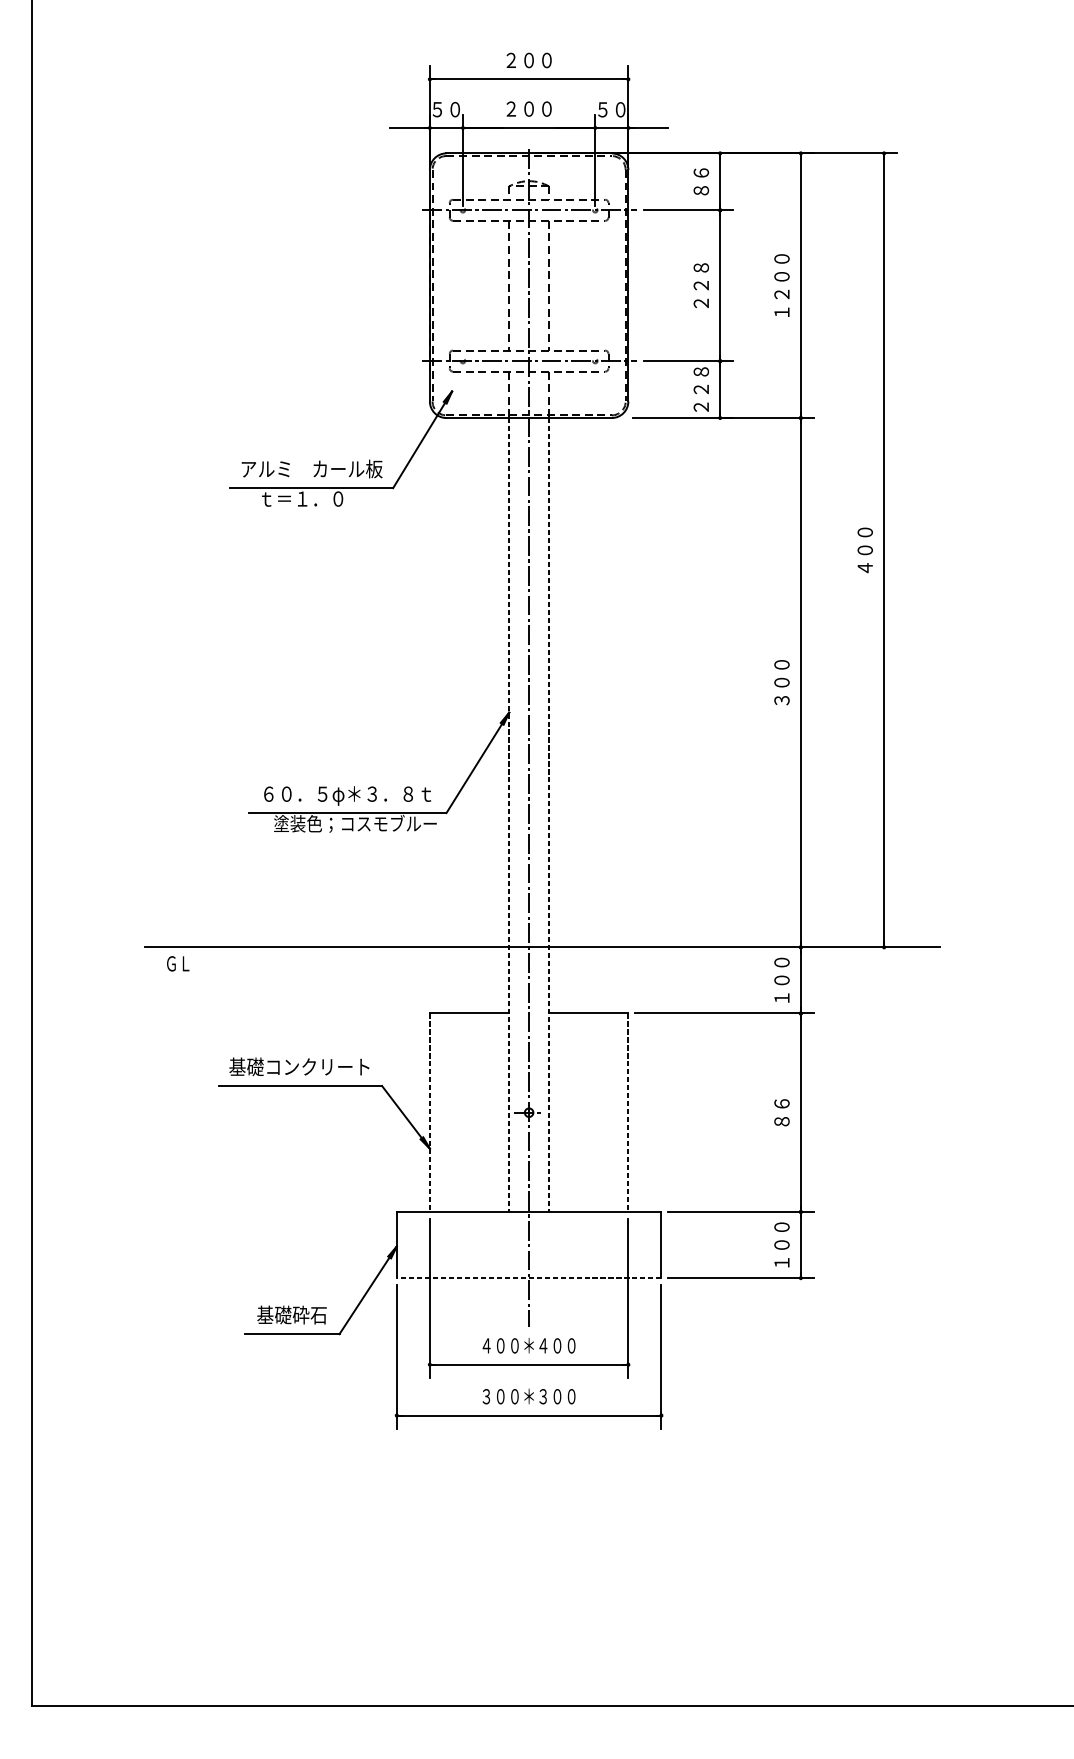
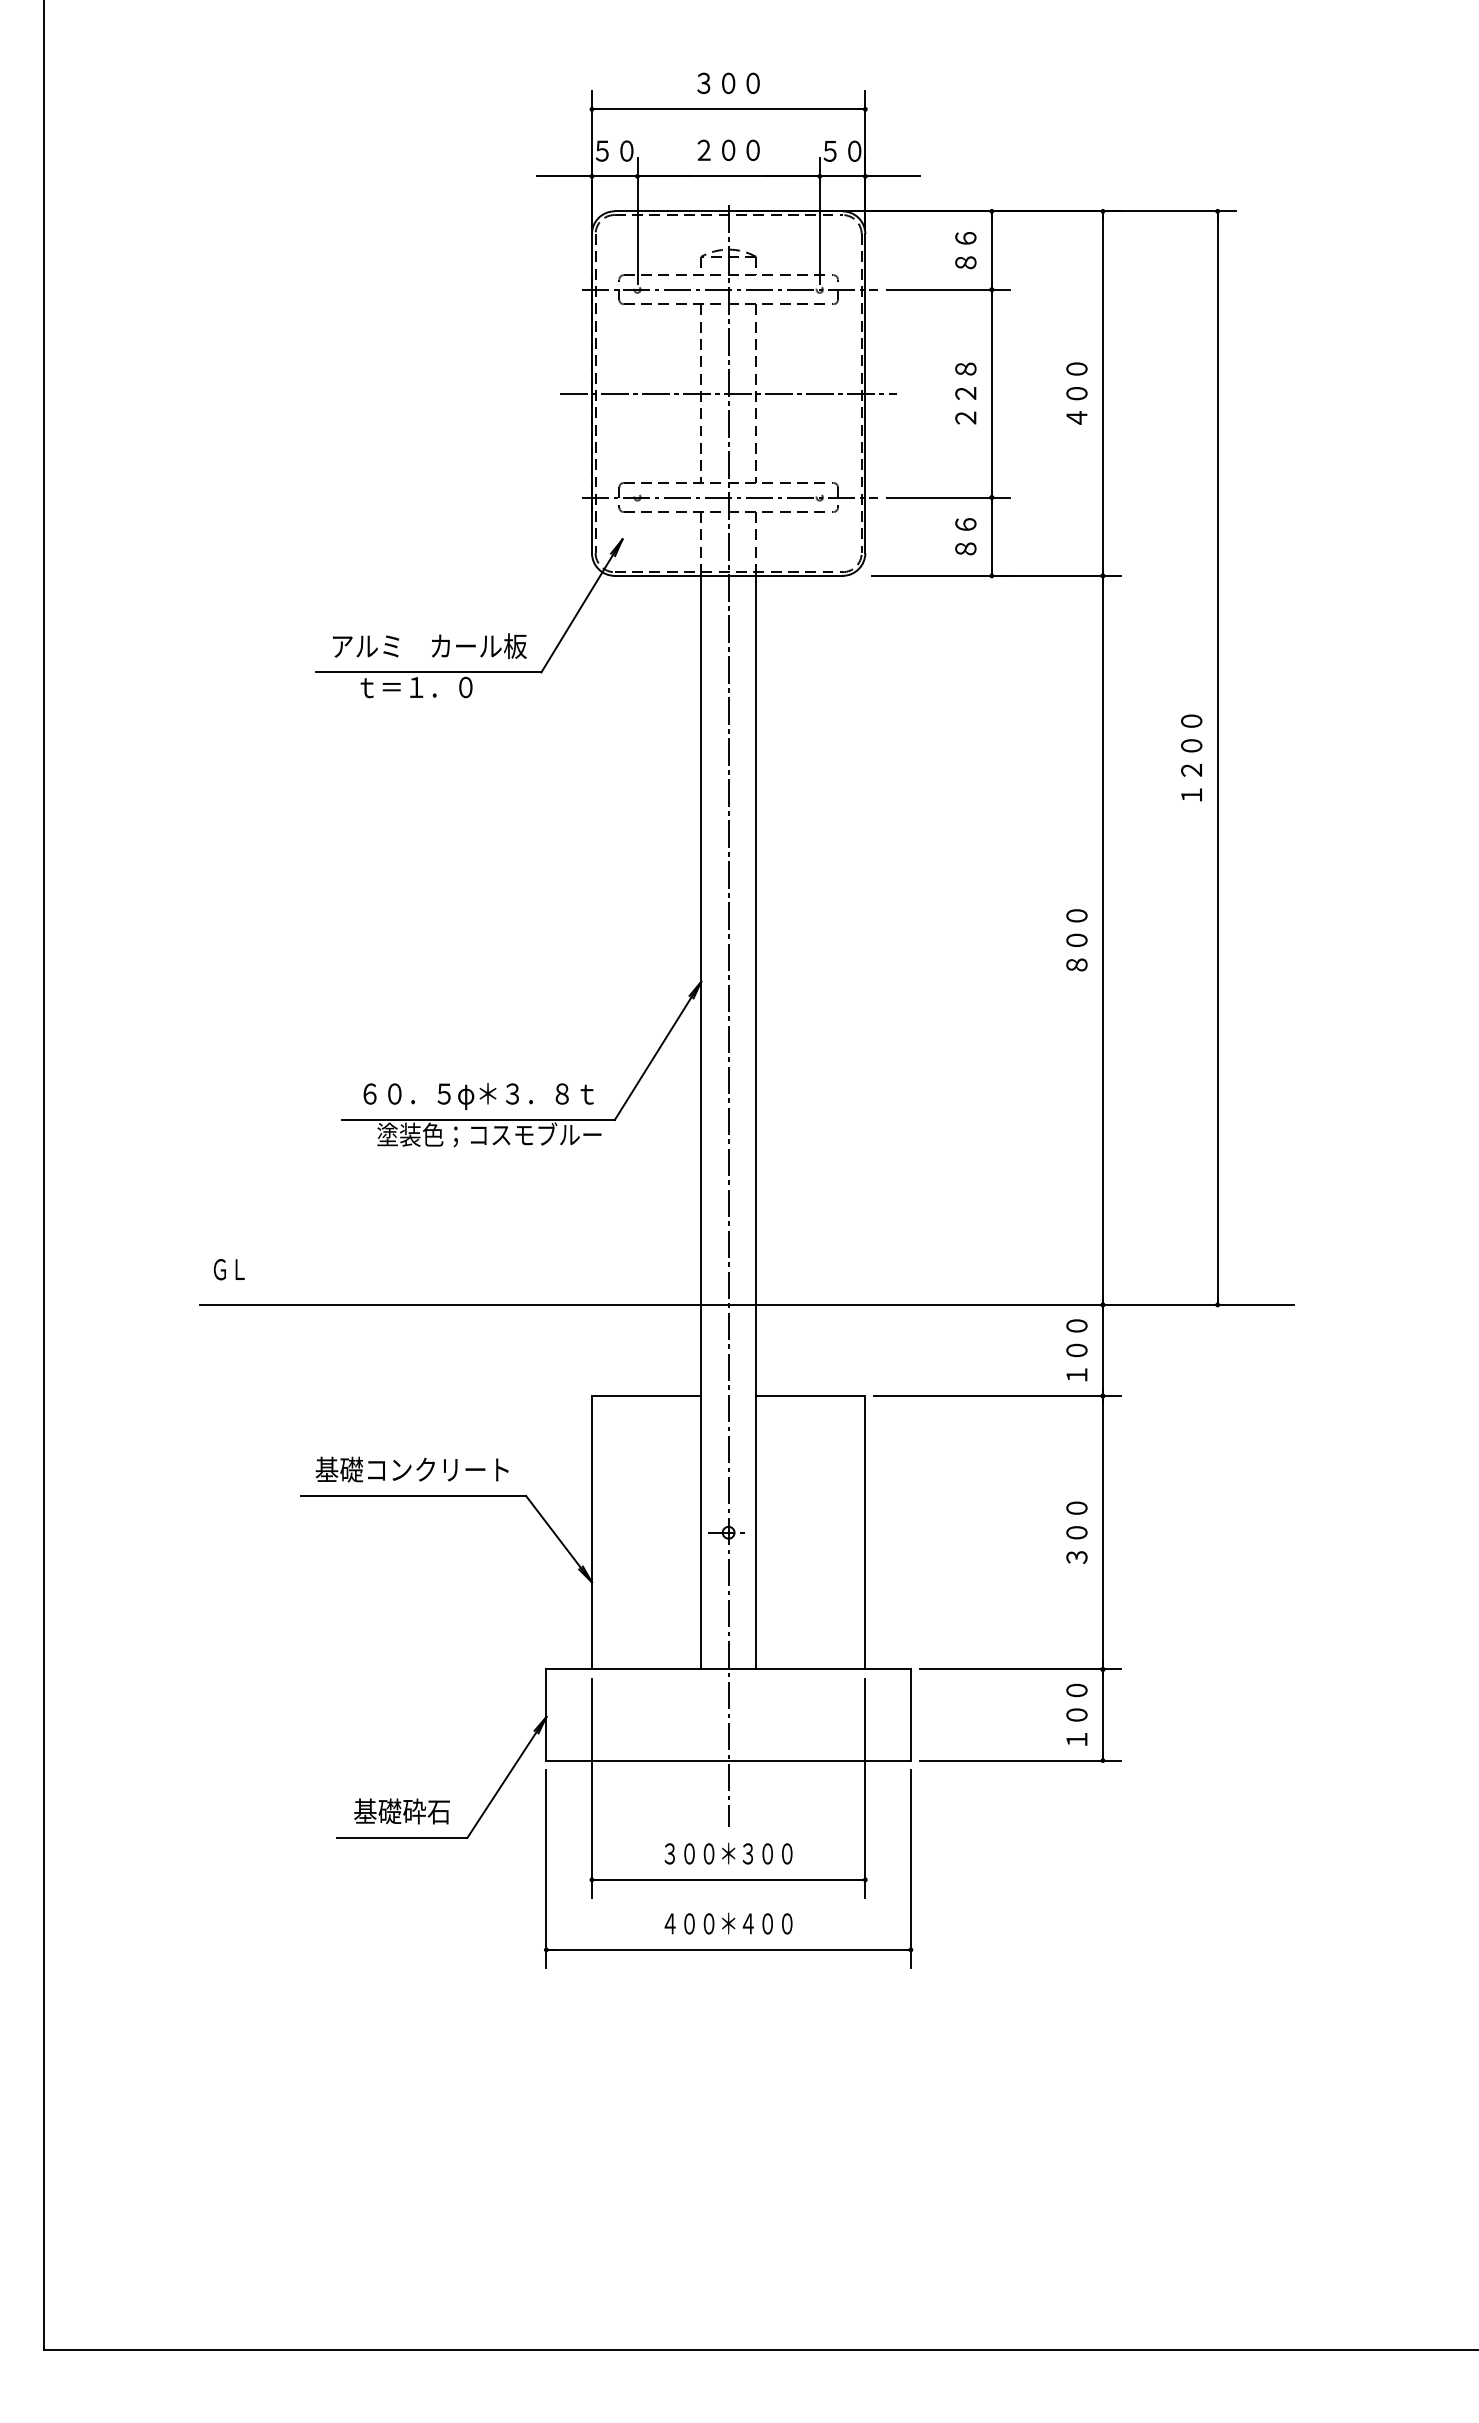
text: (510, 60) -> (703, 83), ２００ -> ３００
line: (529, 285) -> (728, 393), added
text: (781, 285) -> (1076, 393), １２００ -> ４００
text: (701, 389) -> (965, 536), ２２８ -> ８６
text: (865, 549) -> (1191, 757), ４００ -> １２００
text: (781, 700) -> (1076, 964), ３００ -> ８００
line: (509, 814) -> (701, 1122), dashed -> solid
line: (549, 814) -> (756, 1122), dashed -> solid
text: (177, 963) -> (228, 1269), moved
line: (429, 1112) -> (591, 1532), dashed -> solid
line: (628, 1112) -> (865, 1532), dashed -> solid
text: (781, 1112) -> (1076, 1532), ８６ -> ３００
line: (529, 1278) -> (728, 1760), dashed -> solid
text: (514, 1345) -> (708, 1853), ４００＊４００ -> ３００＊３００
text: (514, 1396) -> (708, 1923), ３００＊３００ -> ４００＊４００

